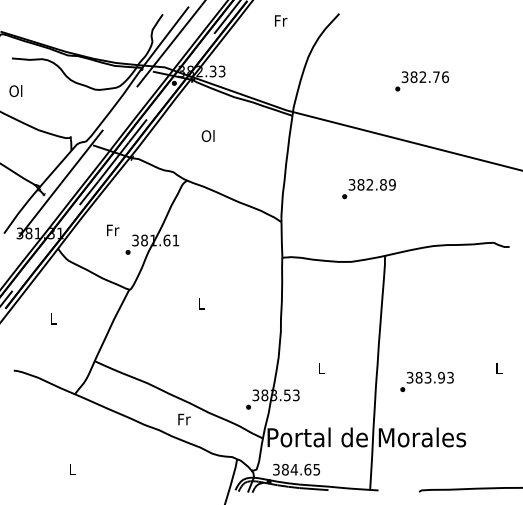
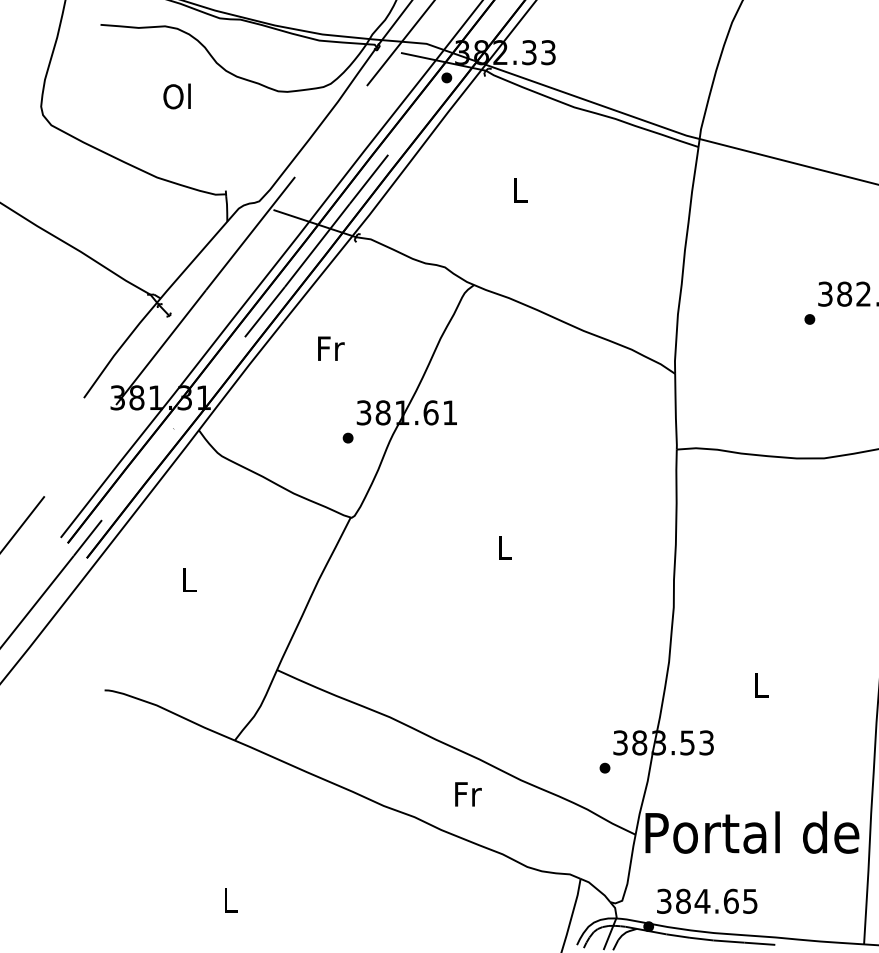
text: (15, 91) -> (176, 97), moved
text: (207, 135) -> (517, 189), Ol -> L
text: (113, 230) -> (331, 348), moved

